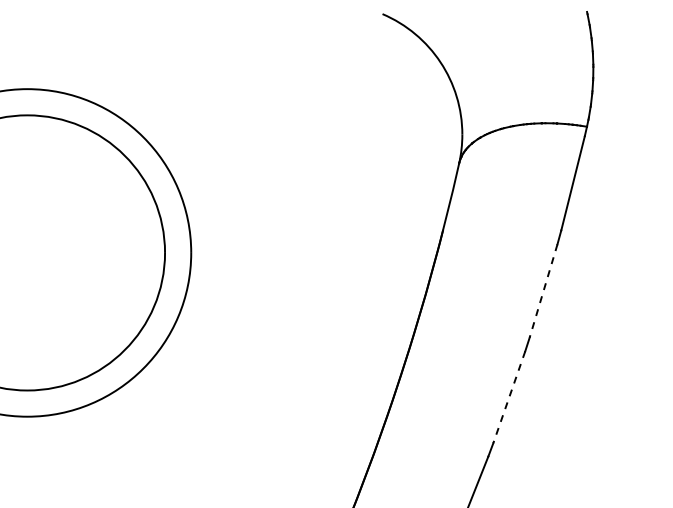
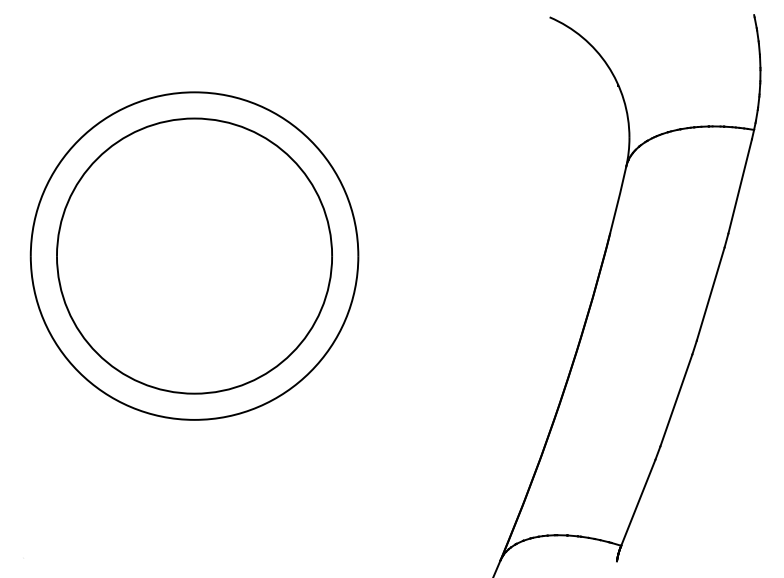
line: (543, 291) -> (710, 294), dashed -> solid
line: (509, 397) -> (676, 400), dashed -> solid

